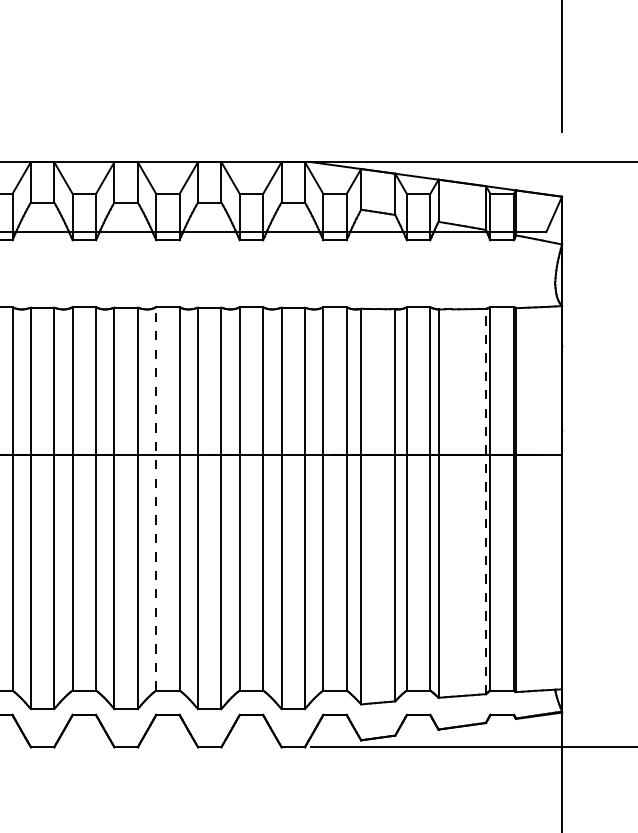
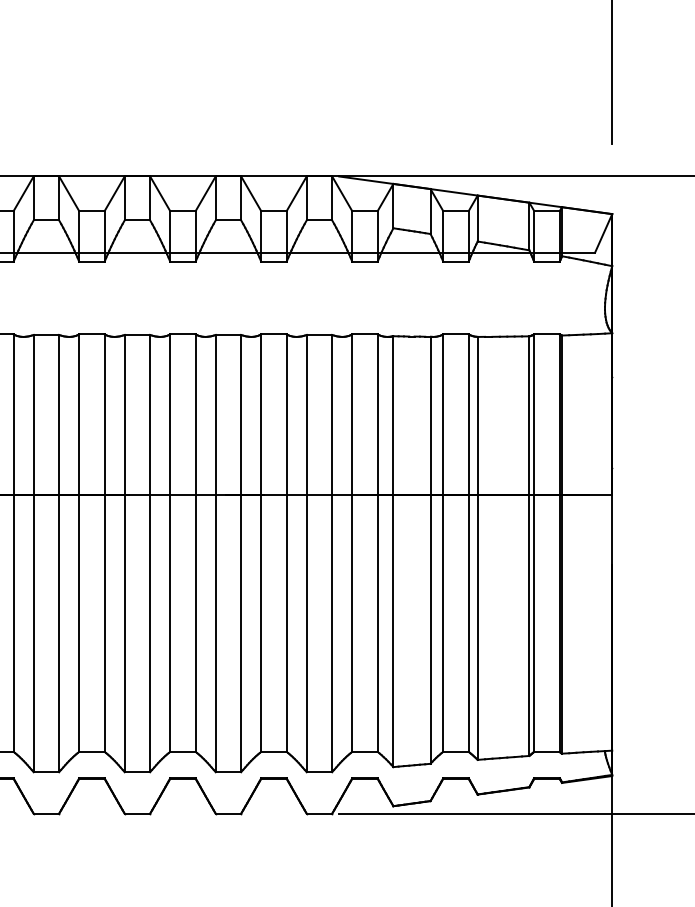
line: (156, 499) -> (170, 543), dashed -> solid
line: (486, 501) -> (529, 546), dashed -> solid

